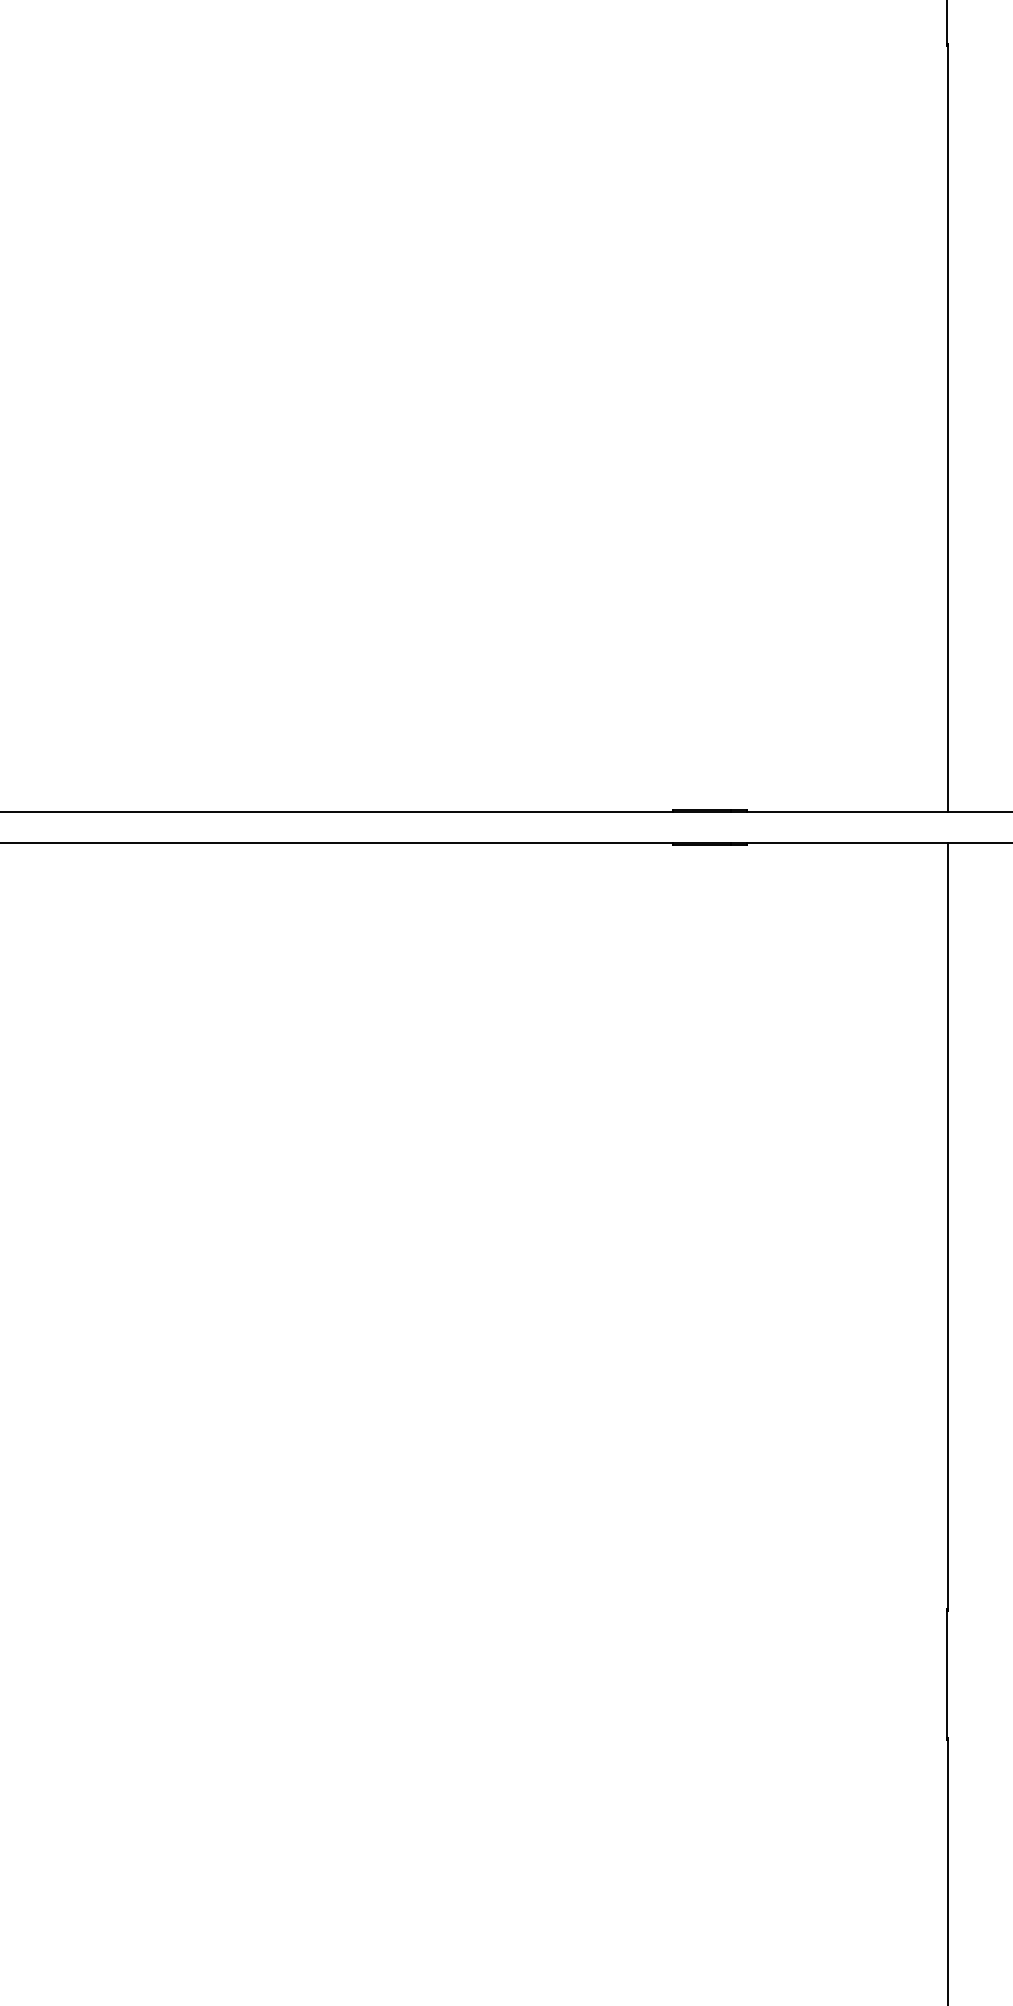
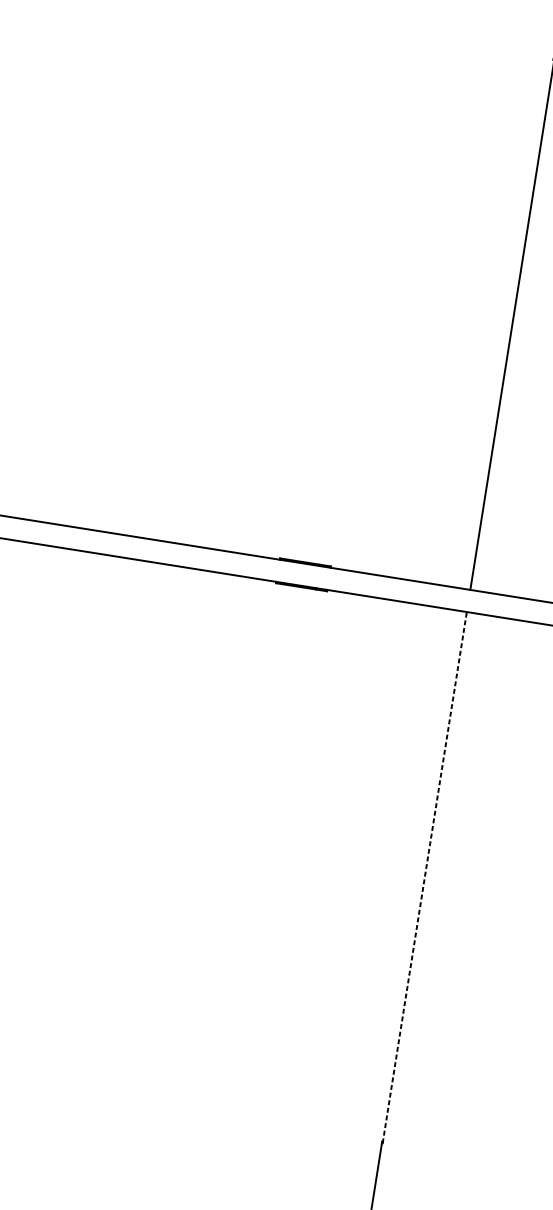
line: (948, 1227) -> (424, 877), solid -> dashed

